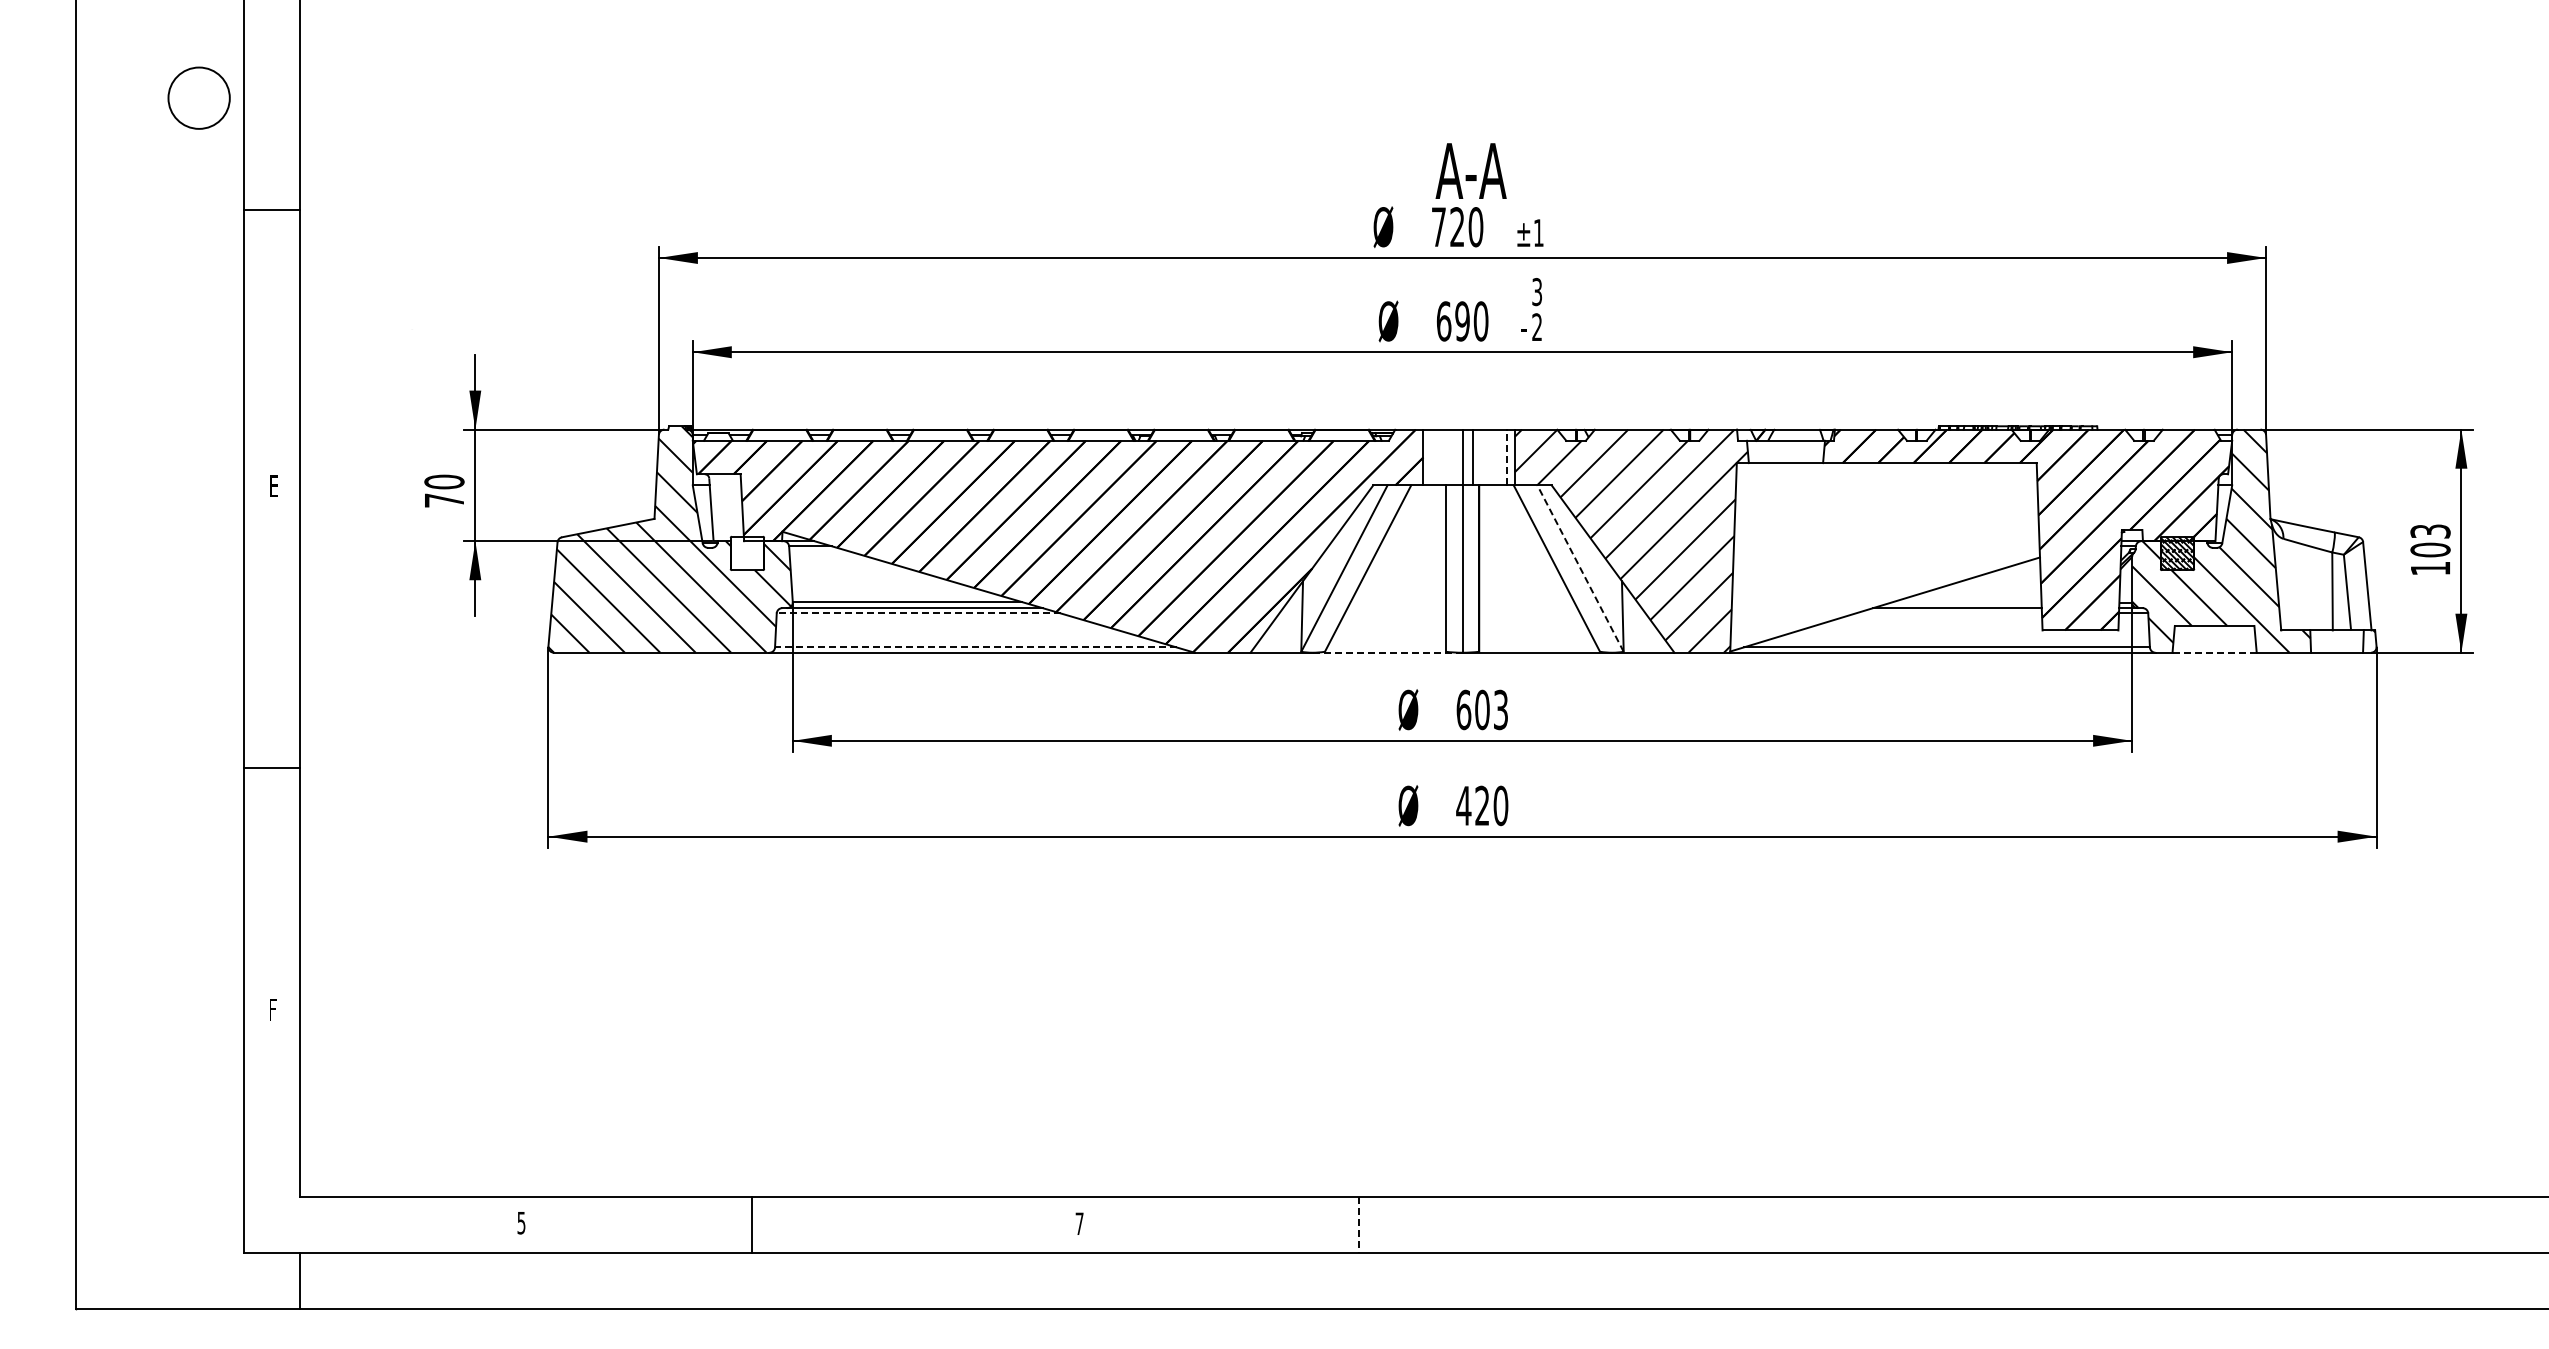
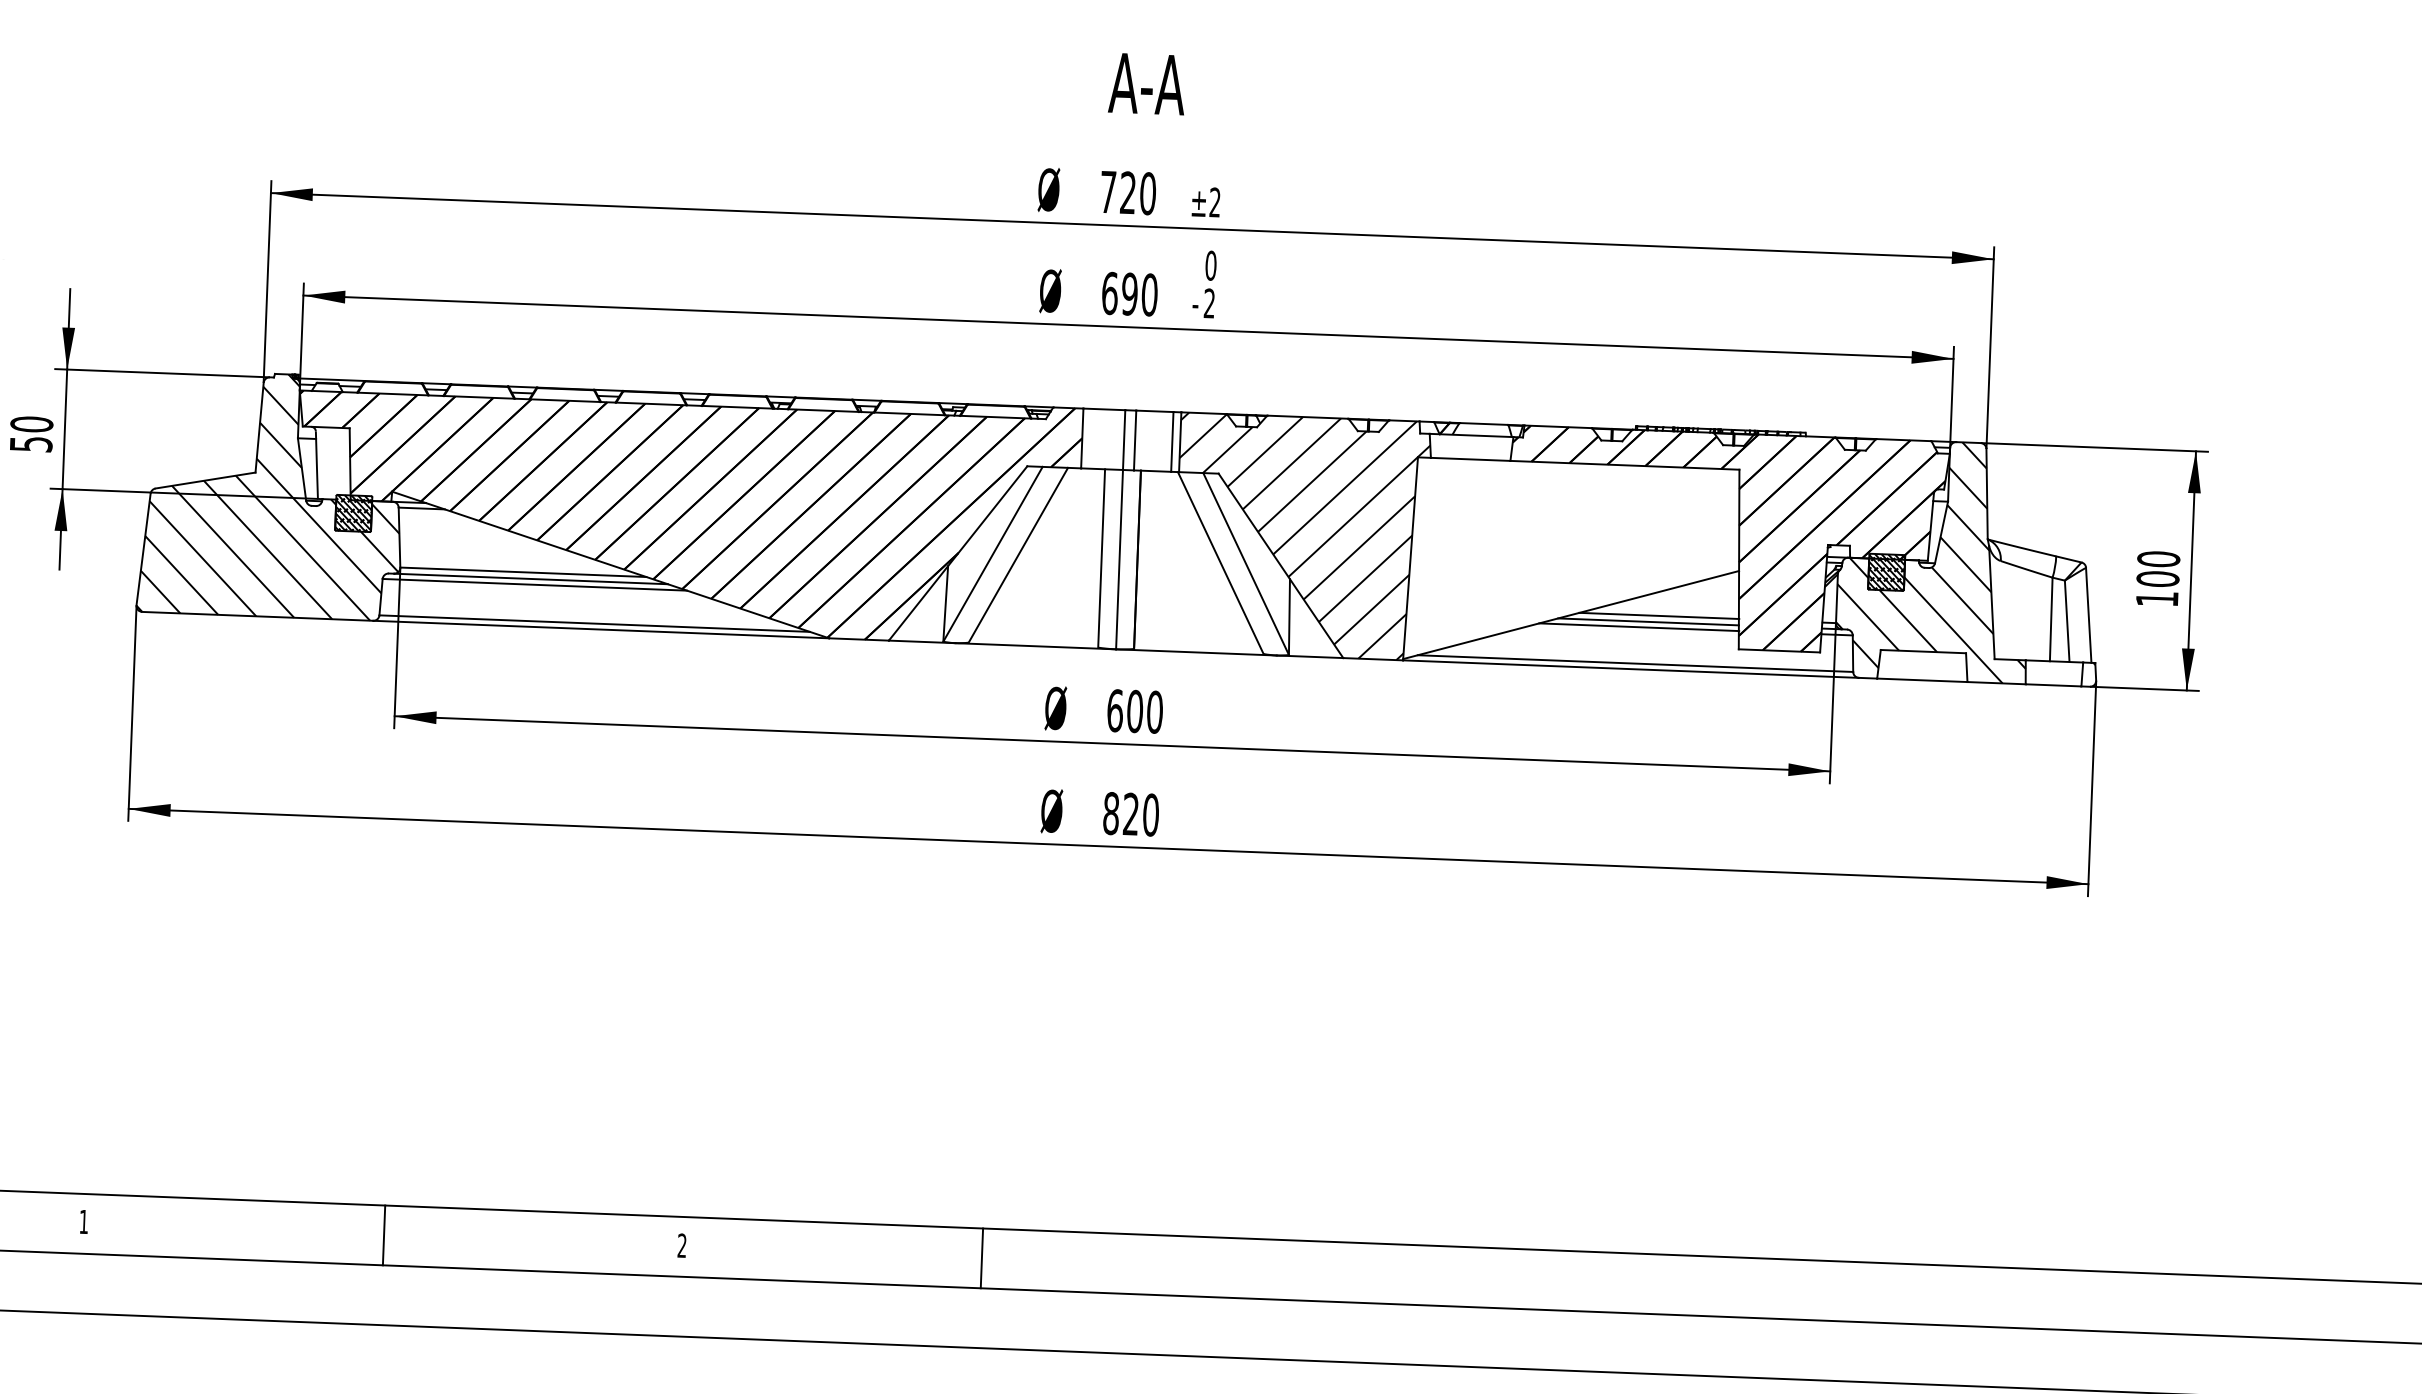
text: (1470, 170) -> (1146, 83), moved
text: (1538, 232) -> (1214, 202), ±1 -> ±2
text: (1537, 292) -> (1211, 266), 3 -> 0
line: (1507, 457) -> (1172, 441), dashed -> solid
text: (444, 500) -> (31, 444), 70 -> 50
text: (2430, 531) -> (2158, 559), 103 -> 100
hatch: (747, 553) -> (353, 513), added
line: (1580, 568) -> (1246, 563), dashed -> solid
line: (1966, 602) -> (1658, 616), added
line: (918, 613) -> (534, 584), dashed -> solid
line: (1948, 613) -> (1638, 627), added
line: (975, 647) -> (594, 623), dashed -> solid
line: (1387, 652) -> (1035, 645), dashed -> solid
line: (2215, 652) -> (1923, 680), dashed -> solid
text: (1500, 709) -> (1154, 711), 603 -> 600
text: (1463, 805) -> (1110, 813), 420 -> 820
text: (521, 1223) -> (83, 1222), 5 -> 1
text: (1079, 1223) -> (682, 1245), 7 -> 2
line: (751, 1224) -> (384, 1234), moved
line: (1359, 1224) -> (982, 1257), dashed -> solid

